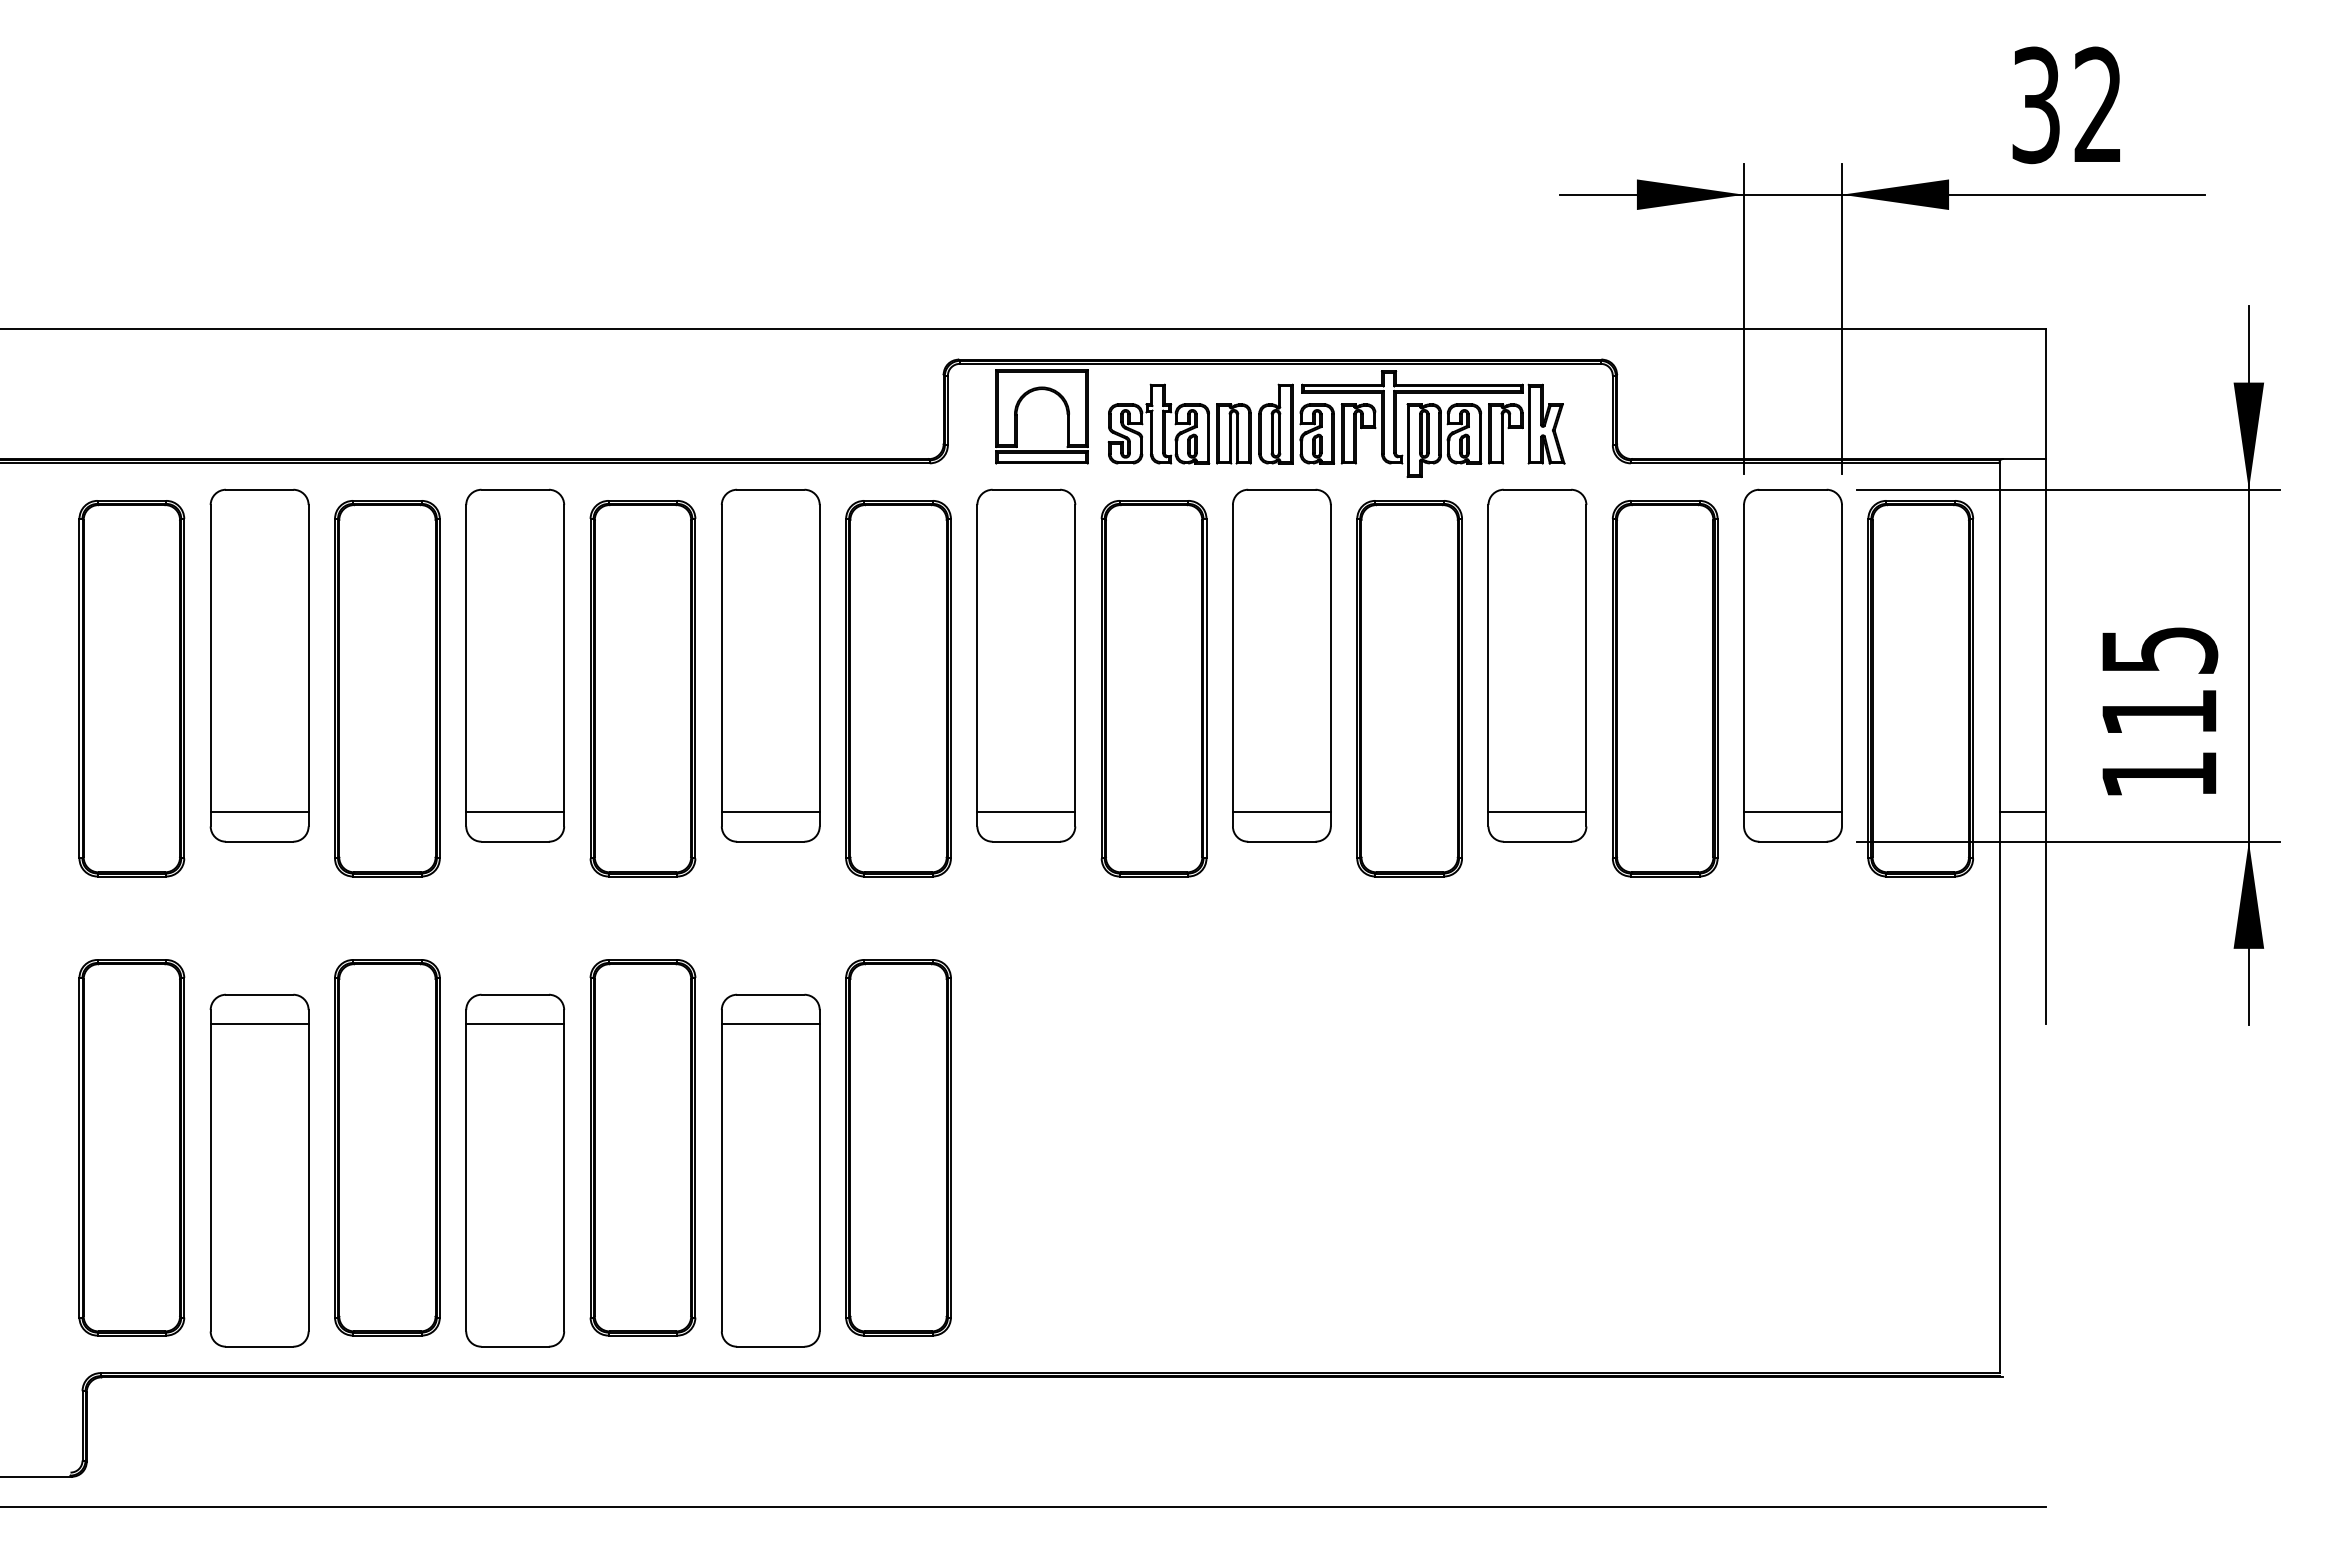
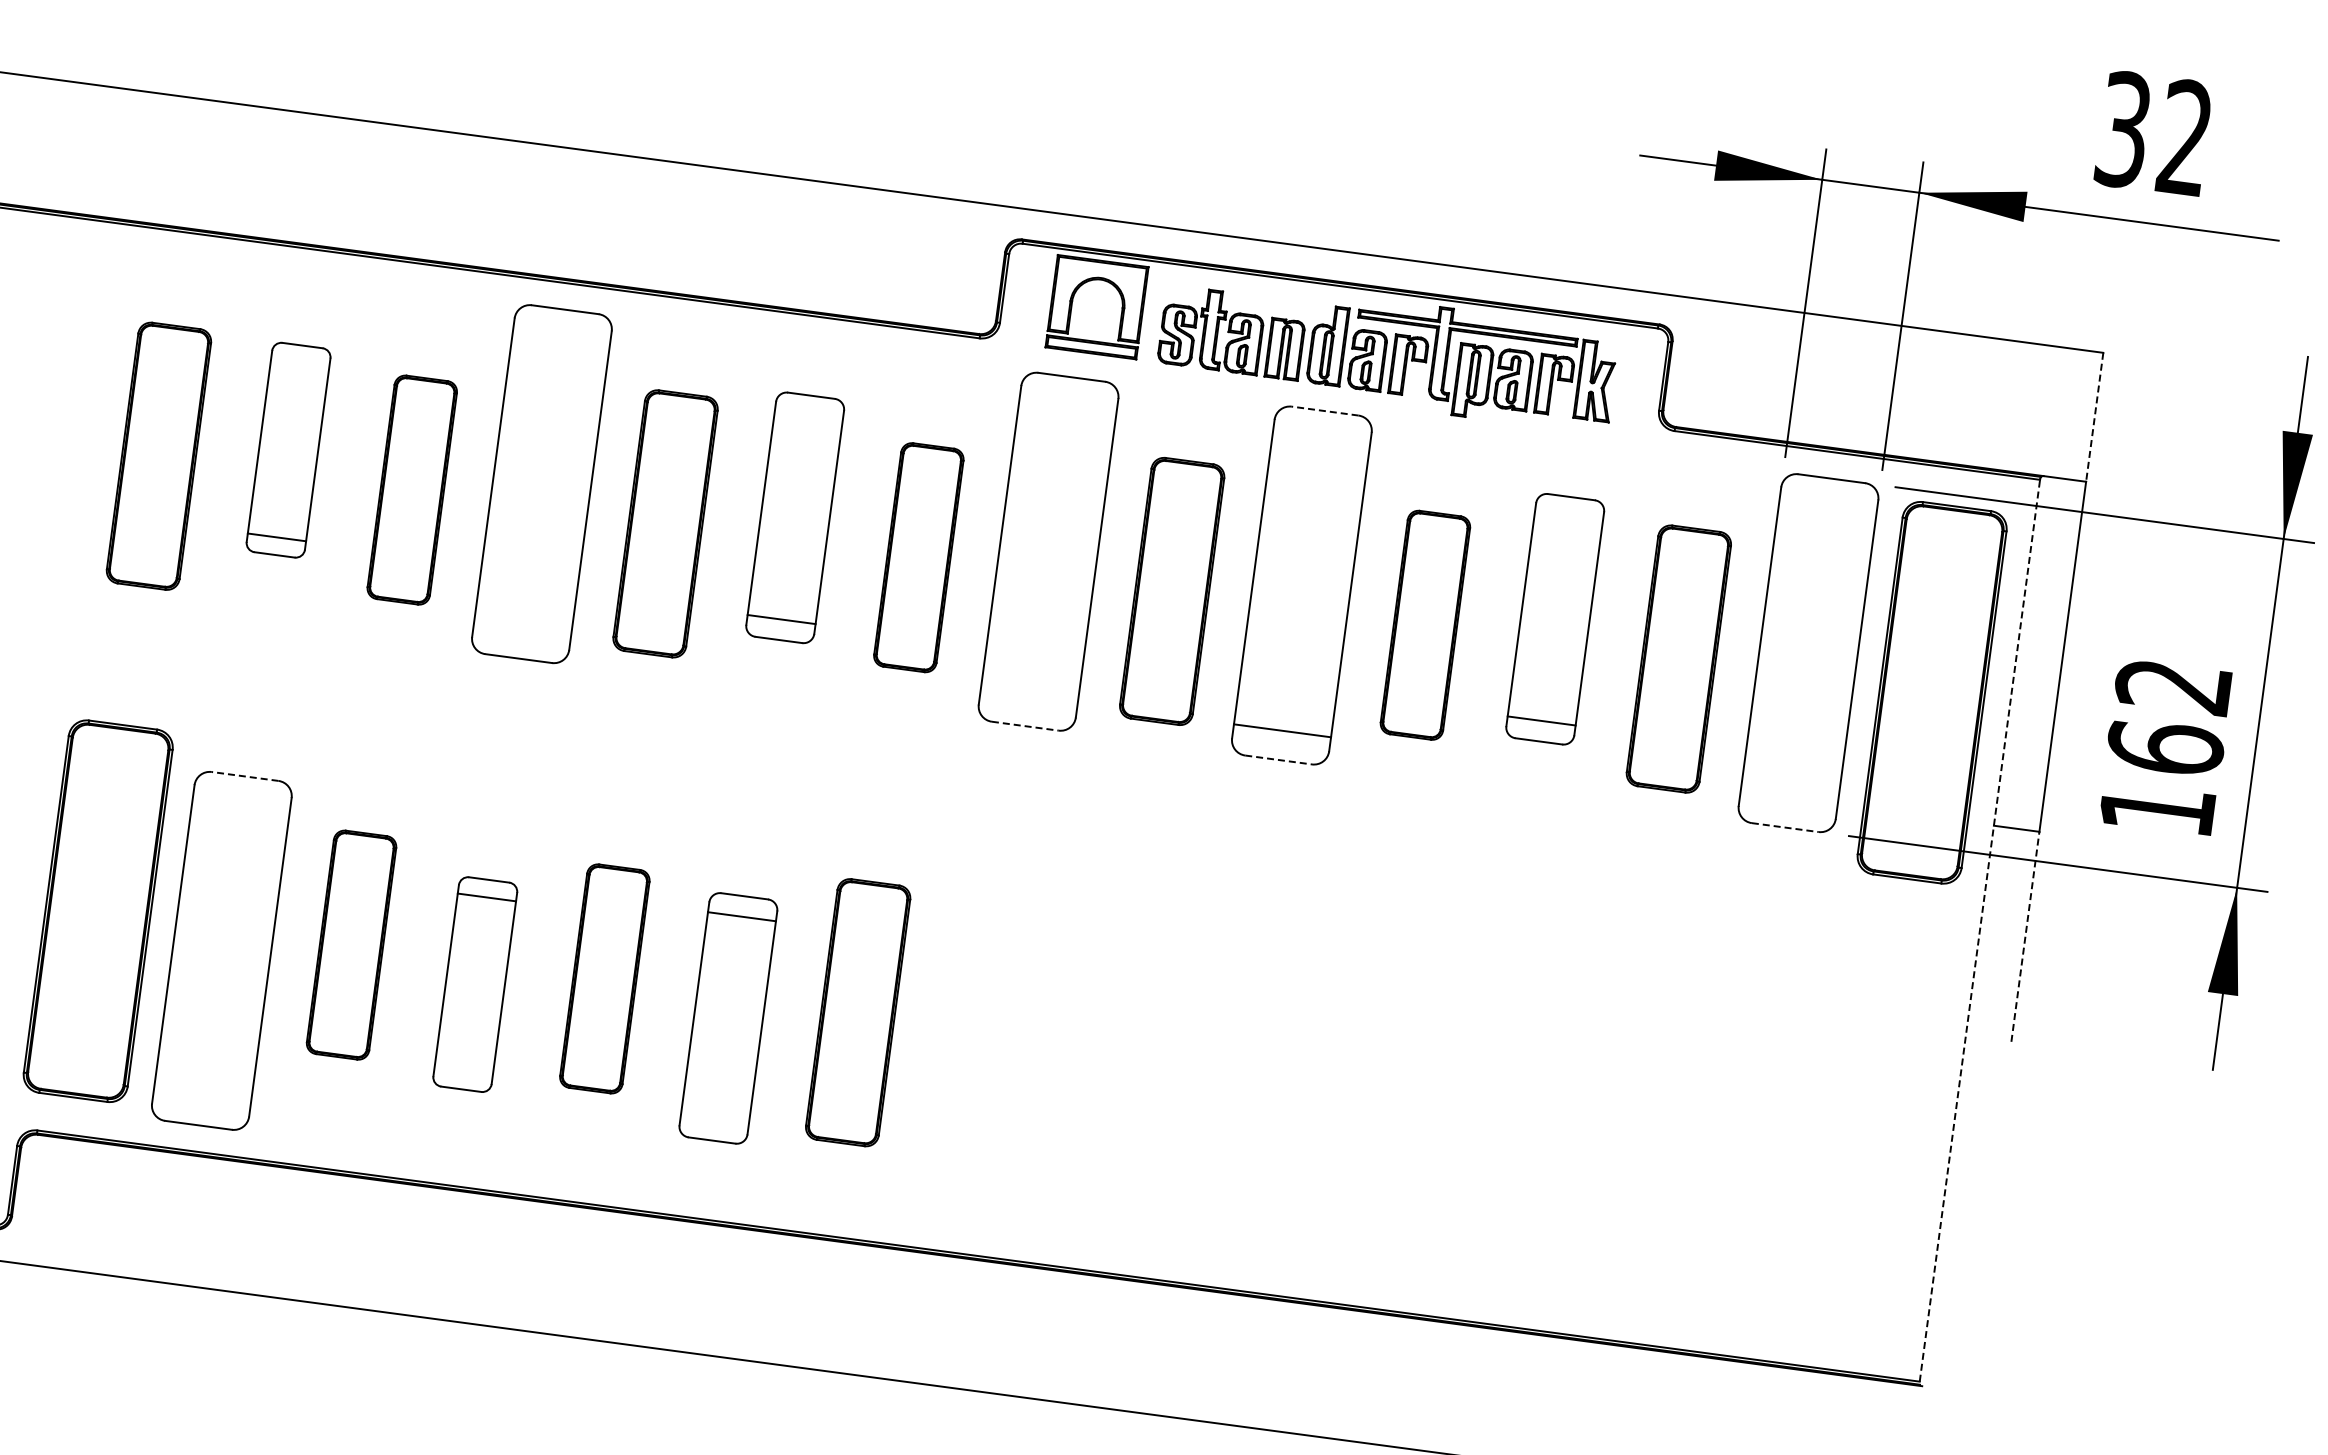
line: (2045, 394) -> (2094, 417), solid -> dashed
line: (1281, 489) -> (1324, 410), solid -> dashed
part: (259, 665) -> (288, 450), size x0.6
part: (770, 665) -> (795, 517), size x0.7
part: (1537, 665) -> (1555, 619), size x0.7
text: (2159, 681) -> (2169, 717), 115 -> 162
part: (131, 688) -> (158, 455), size x0.7
part: (387, 688) -> (412, 489), size x0.6
part: (642, 688) -> (665, 523), size x0.7
part: (898, 688) -> (918, 557), size x0.6
part: (1153, 688) -> (1171, 591), size x0.7
part: (1409, 688) -> (1425, 624), size x0.6
part: (1665, 688) -> (1679, 658), size x0.7
line: (515, 812) -> (522, 629), removed
line: (1026, 812) -> (1029, 697), removed
line: (1792, 812) -> (1788, 798), removed
line: (1026, 841) -> (1025, 725), solid -> dashed
line: (1281, 841) -> (1278, 759), solid -> dashed
line: (1793, 841) -> (1785, 827), solid -> dashed
line: (1999, 918) -> (1979, 930), solid -> dashed
line: (2045, 918) -> (2025, 937), solid -> dashed
line: (259, 994) -> (245, 776), solid -> dashed
line: (259, 1024) -> (241, 805), removed
part: (387, 1147) -> (351, 944), size x0.6
part: (642, 1147) -> (604, 978), size x0.6
part: (898, 1147) -> (858, 1012), size x0.7
part: (515, 1170) -> (475, 984), size x0.6
part: (770, 1170) -> (728, 1018), size x0.7

